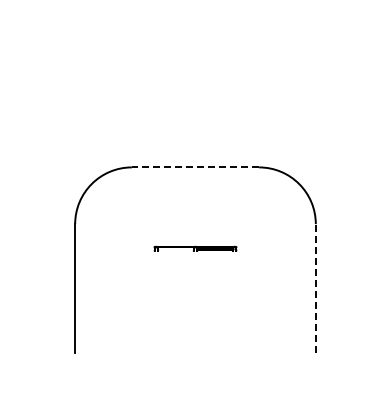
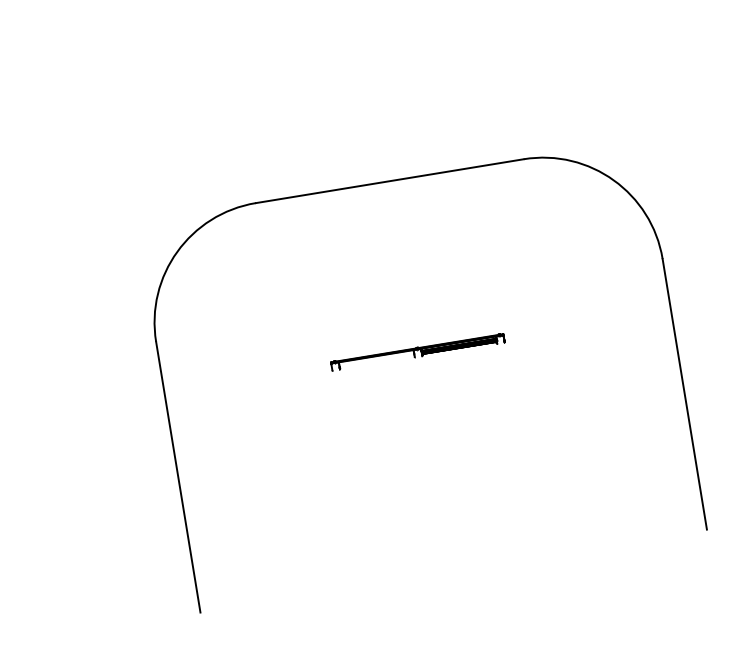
line: (195, 167) -> (389, 181), dashed -> solid
line: (315, 287) -> (683, 392), dashed -> solid

